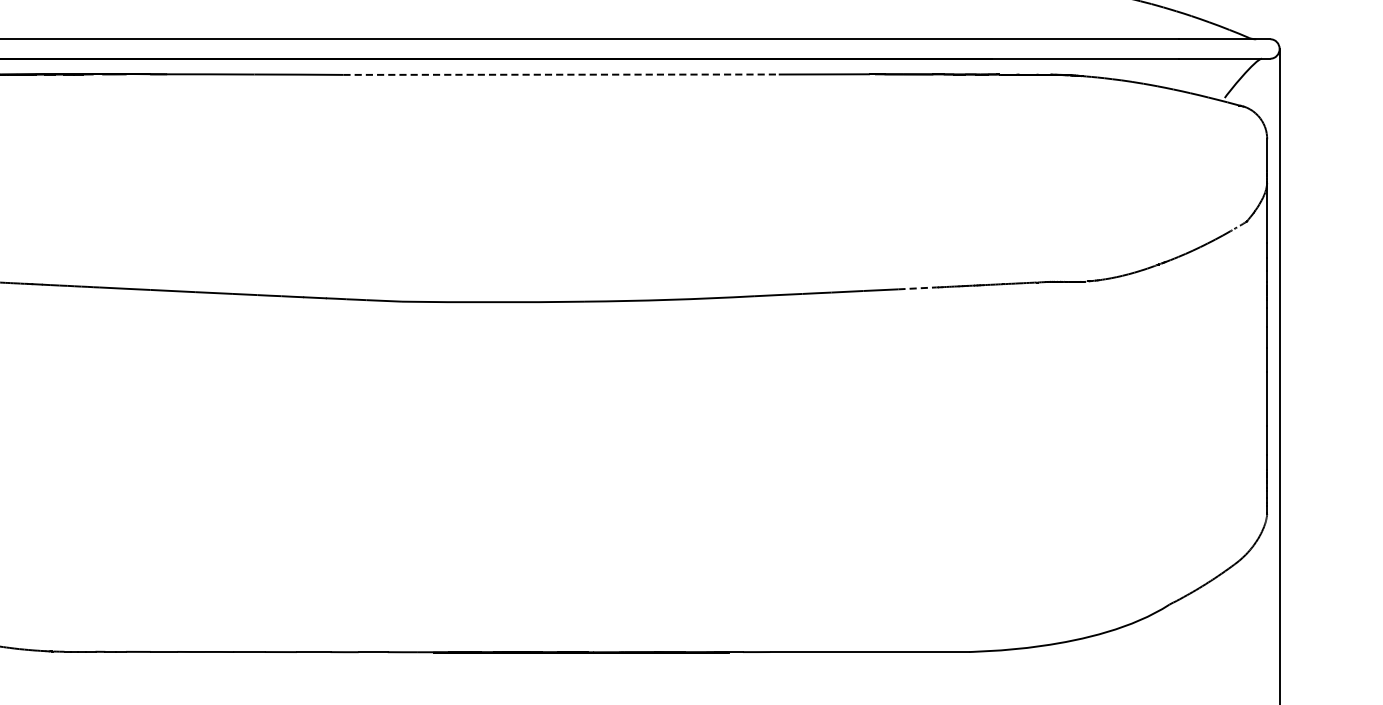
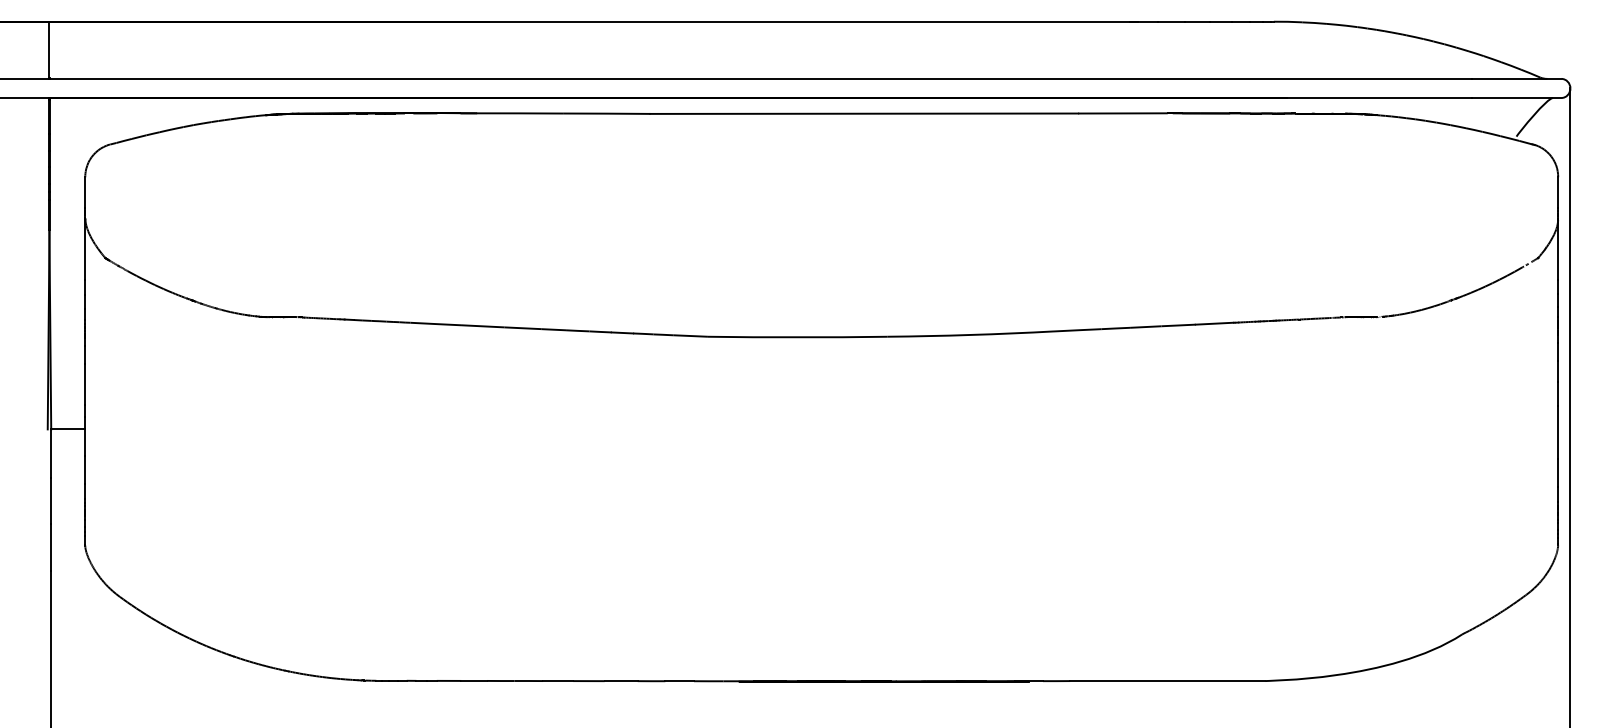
line: (561, 74) -> (864, 113), dashed -> solid
line: (917, 288) -> (1214, 323), dashed -> solid

